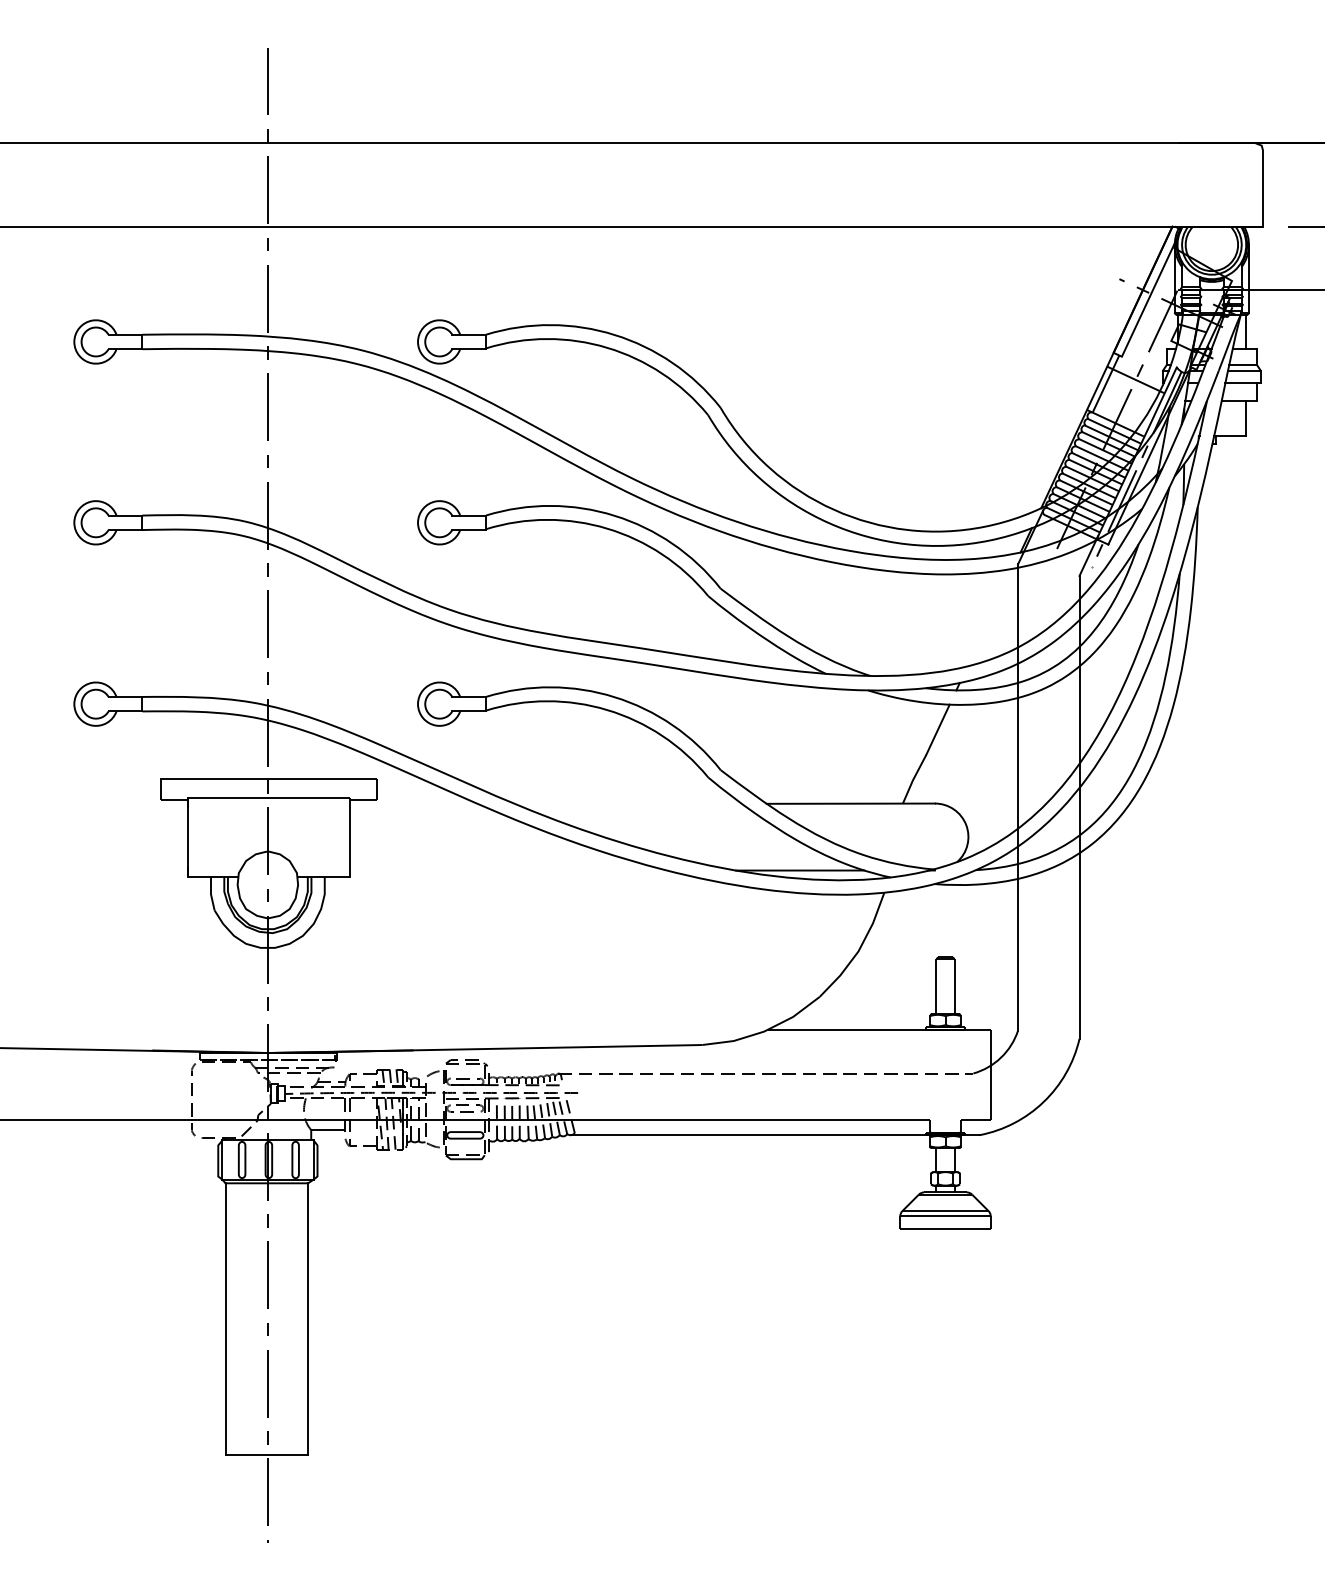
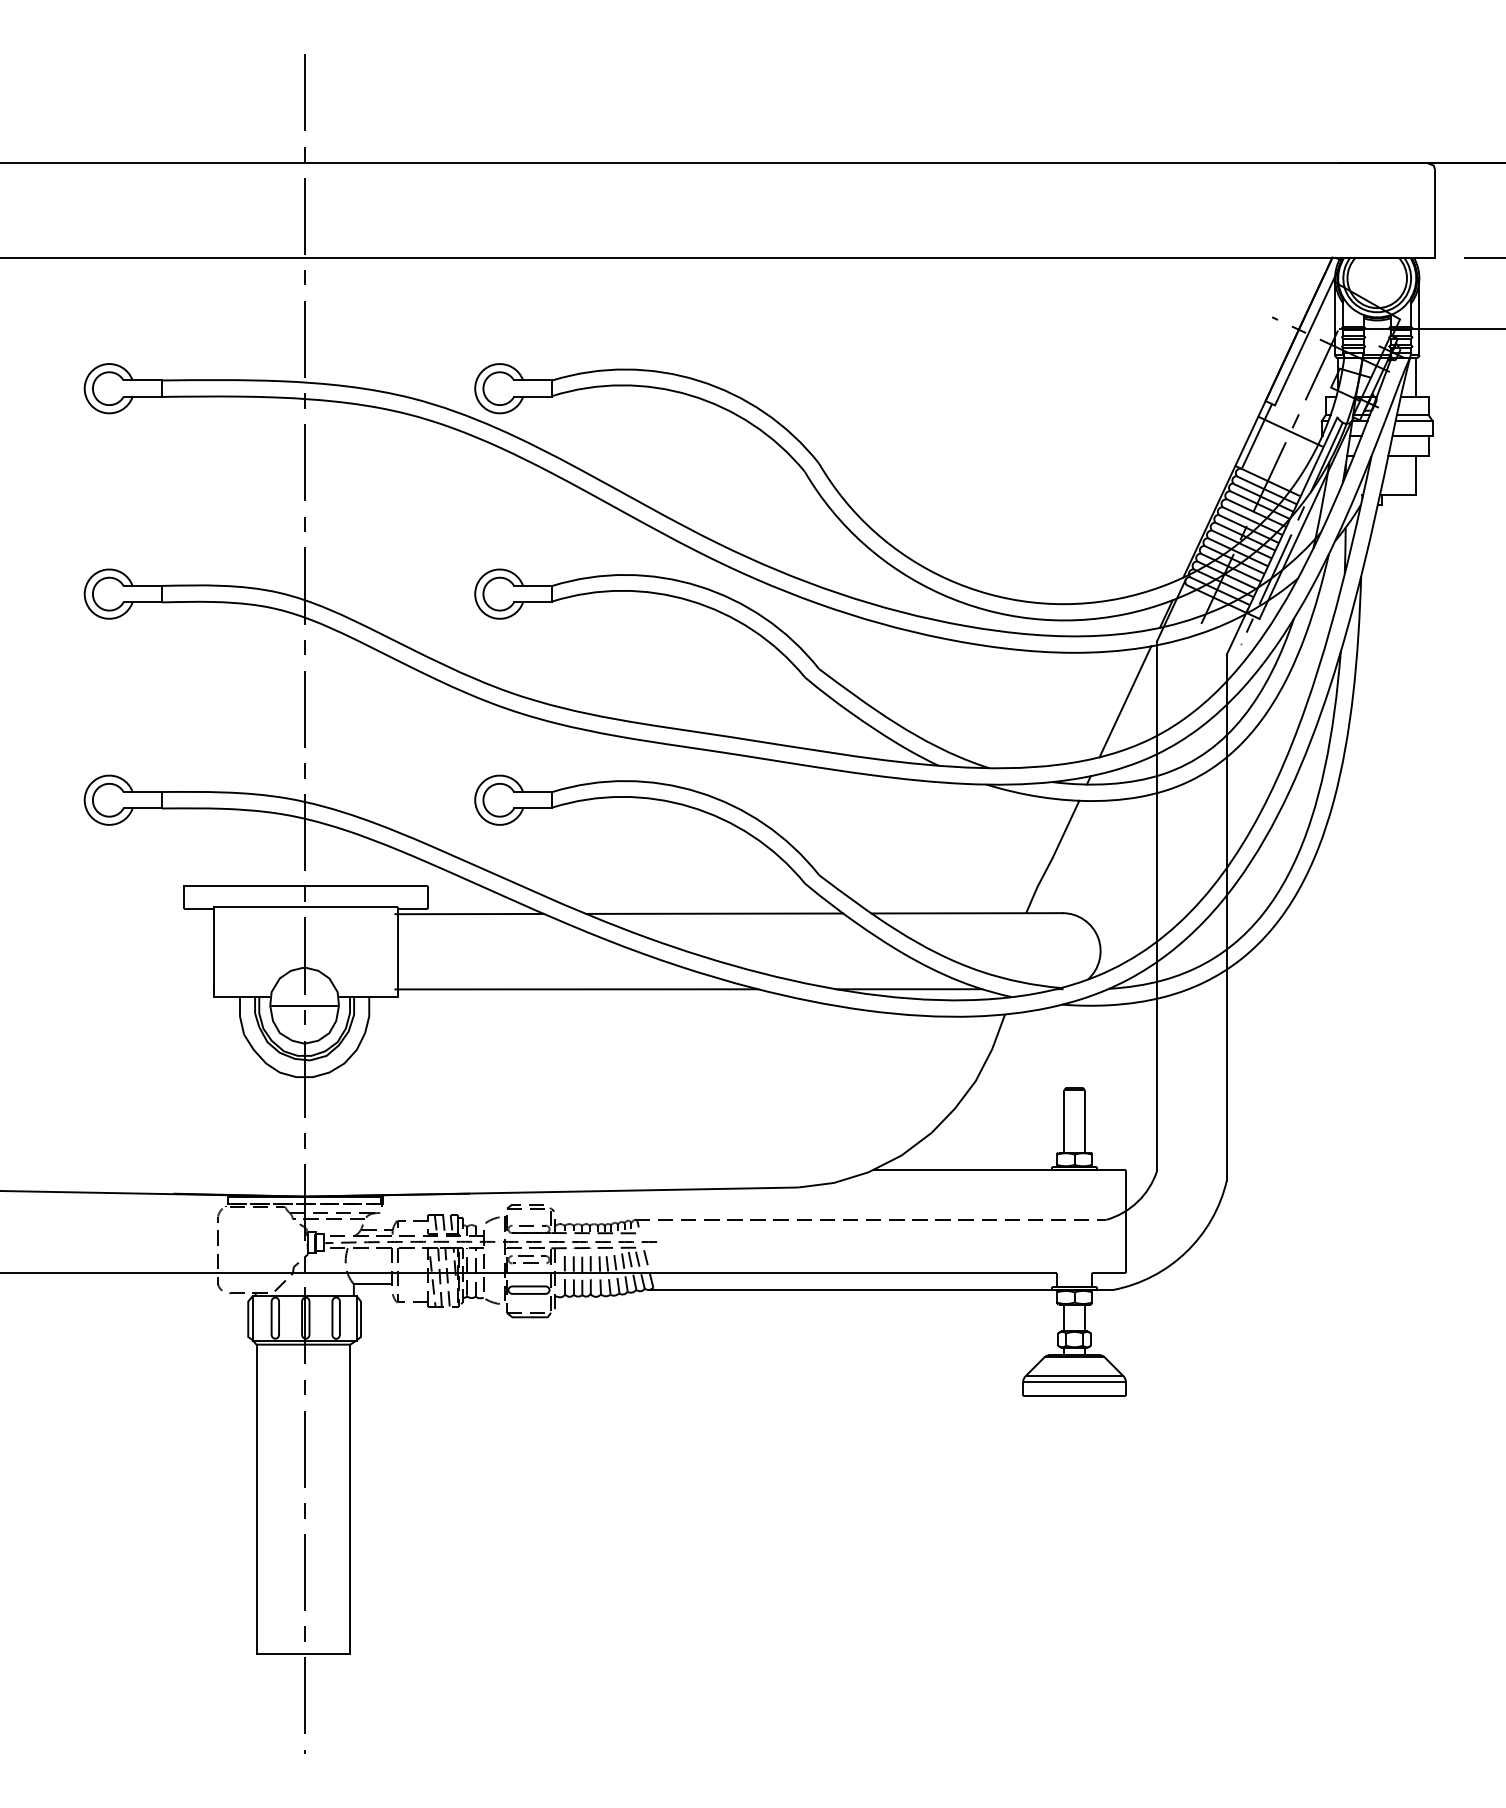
line: (990, 617) -> (1125, 701), added
line: (412, 803) -> (469, 913), added
line: (628, 803) -> (714, 913), added
line: (507, 870) -> (576, 989), added
line: (267, 884) -> (304, 1005), added

